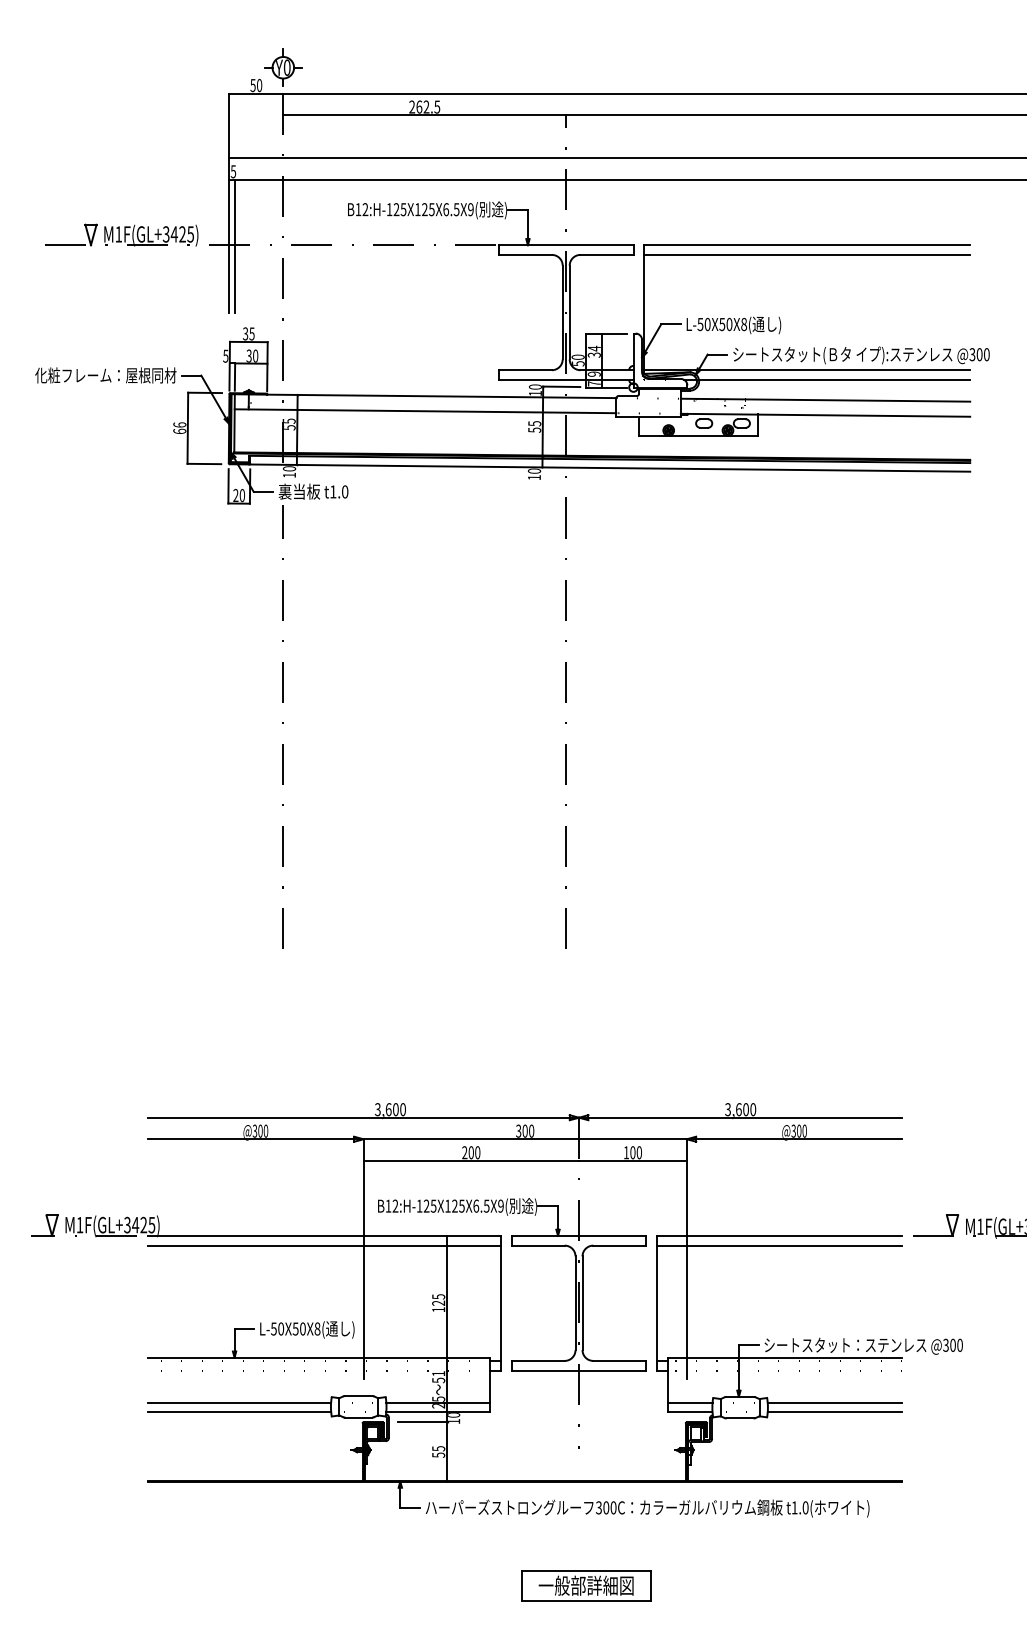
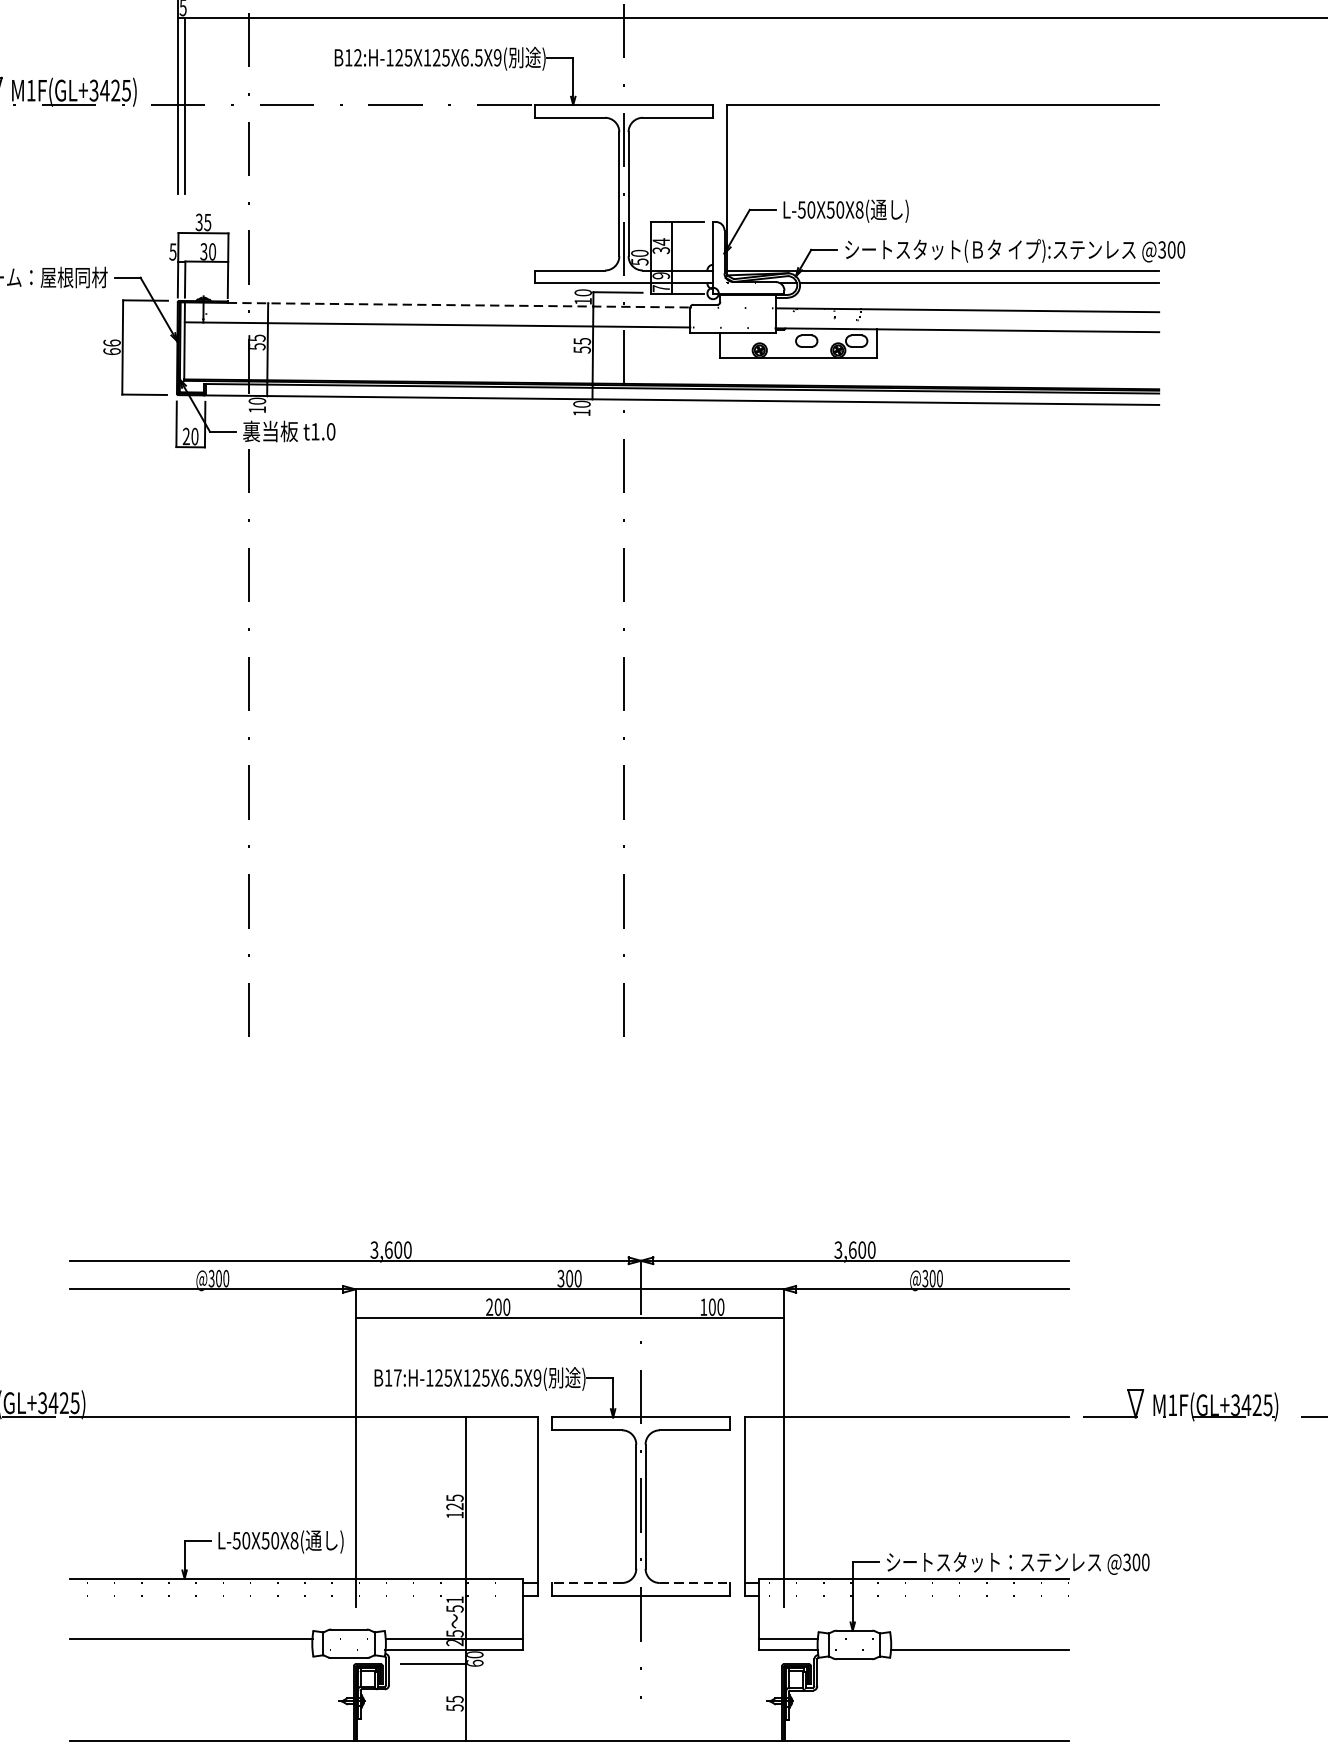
line: (807, 254) -> (943, 117), removed
line: (441, 396) -> (458, 305), solid -> dashed
text: (395, 1205) -> (397, 1377), B12:H-125X125X6.5X9( -> B17:H-125X125X6.5X9(
line: (324, 1245) -> (303, 1430), removed
line: (779, 1245) -> (906, 1430), removed
line: (538, 1360) -> (587, 1582), solid -> dashed
line: (619, 1360) -> (694, 1582), solid -> dashed
line: (834, 1402) -> (979, 1638), removed
line: (239, 1411) -> (191, 1650), removed
text: (454, 1421) -> (475, 1663), 10 -> 60

